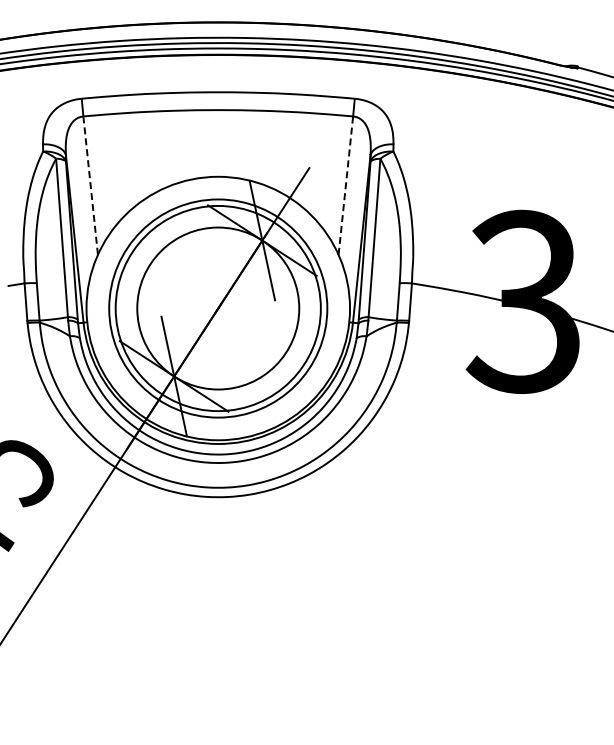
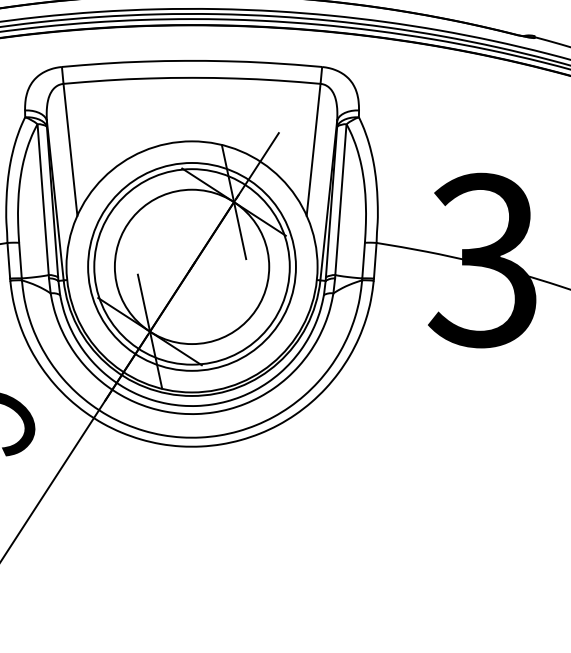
line: (90, 185) -> (70, 149), dashed -> solid
line: (345, 185) -> (313, 149), dashed -> solid

